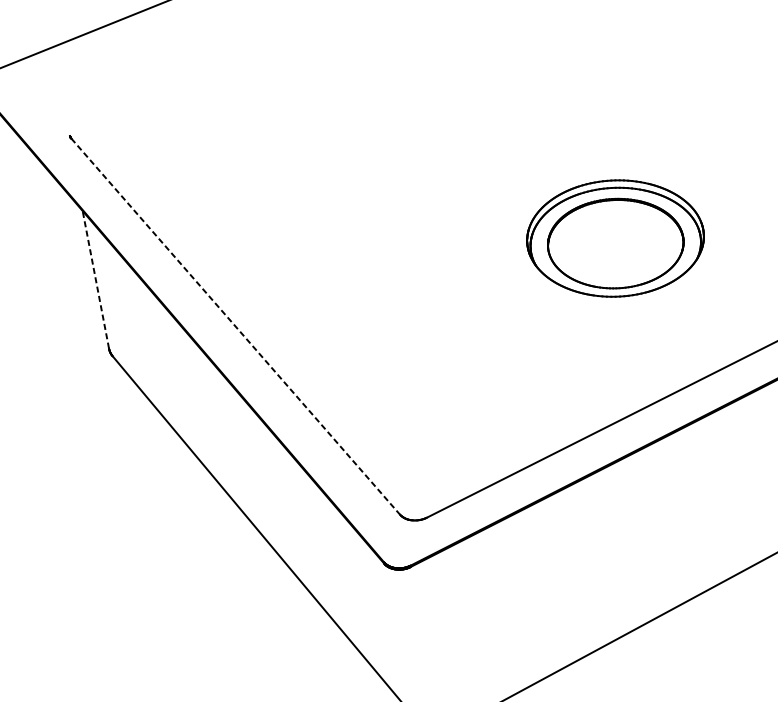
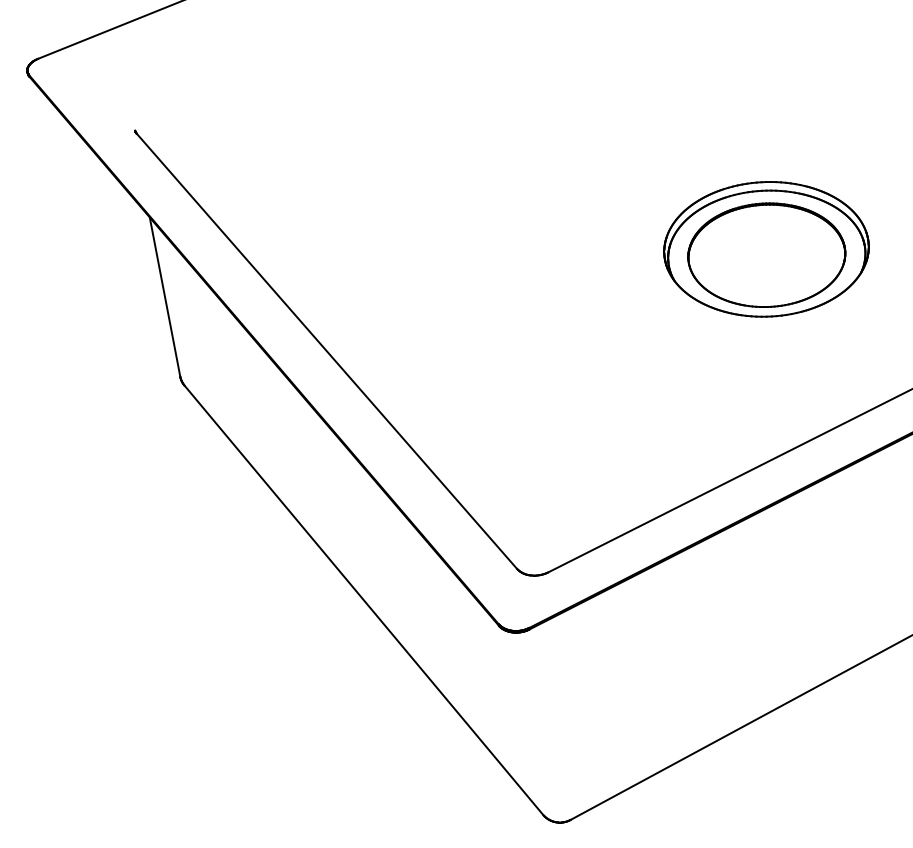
line: (95, 279) -> (164, 296), dashed -> solid
line: (236, 326) -> (327, 351), dashed -> solid

